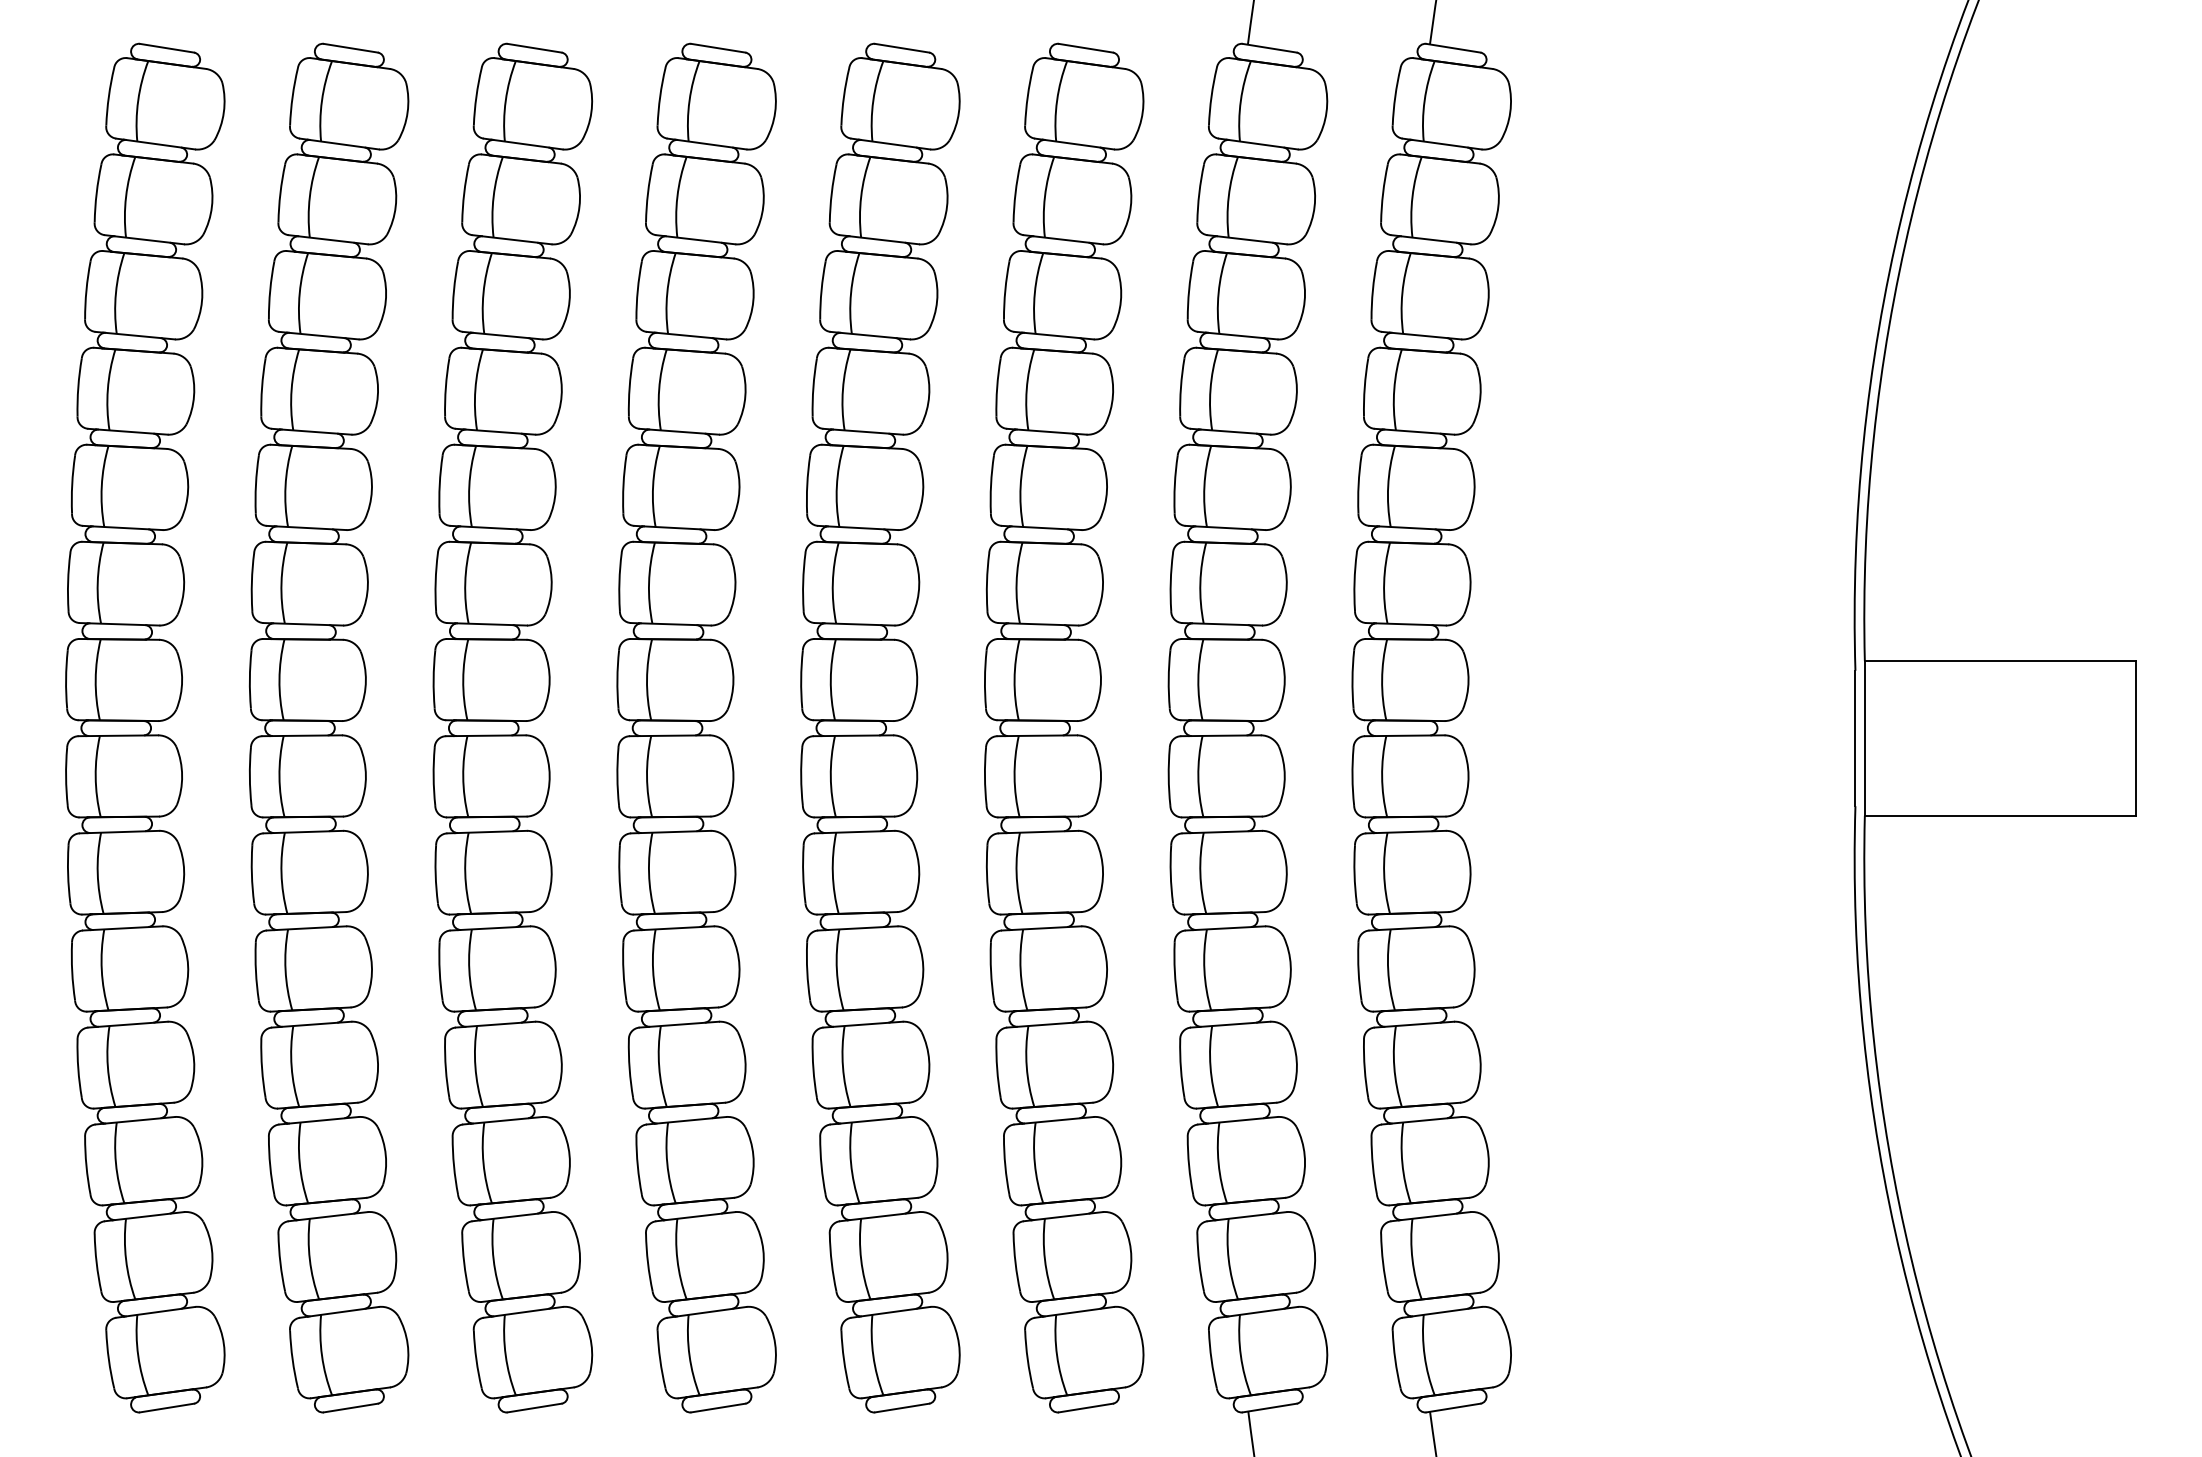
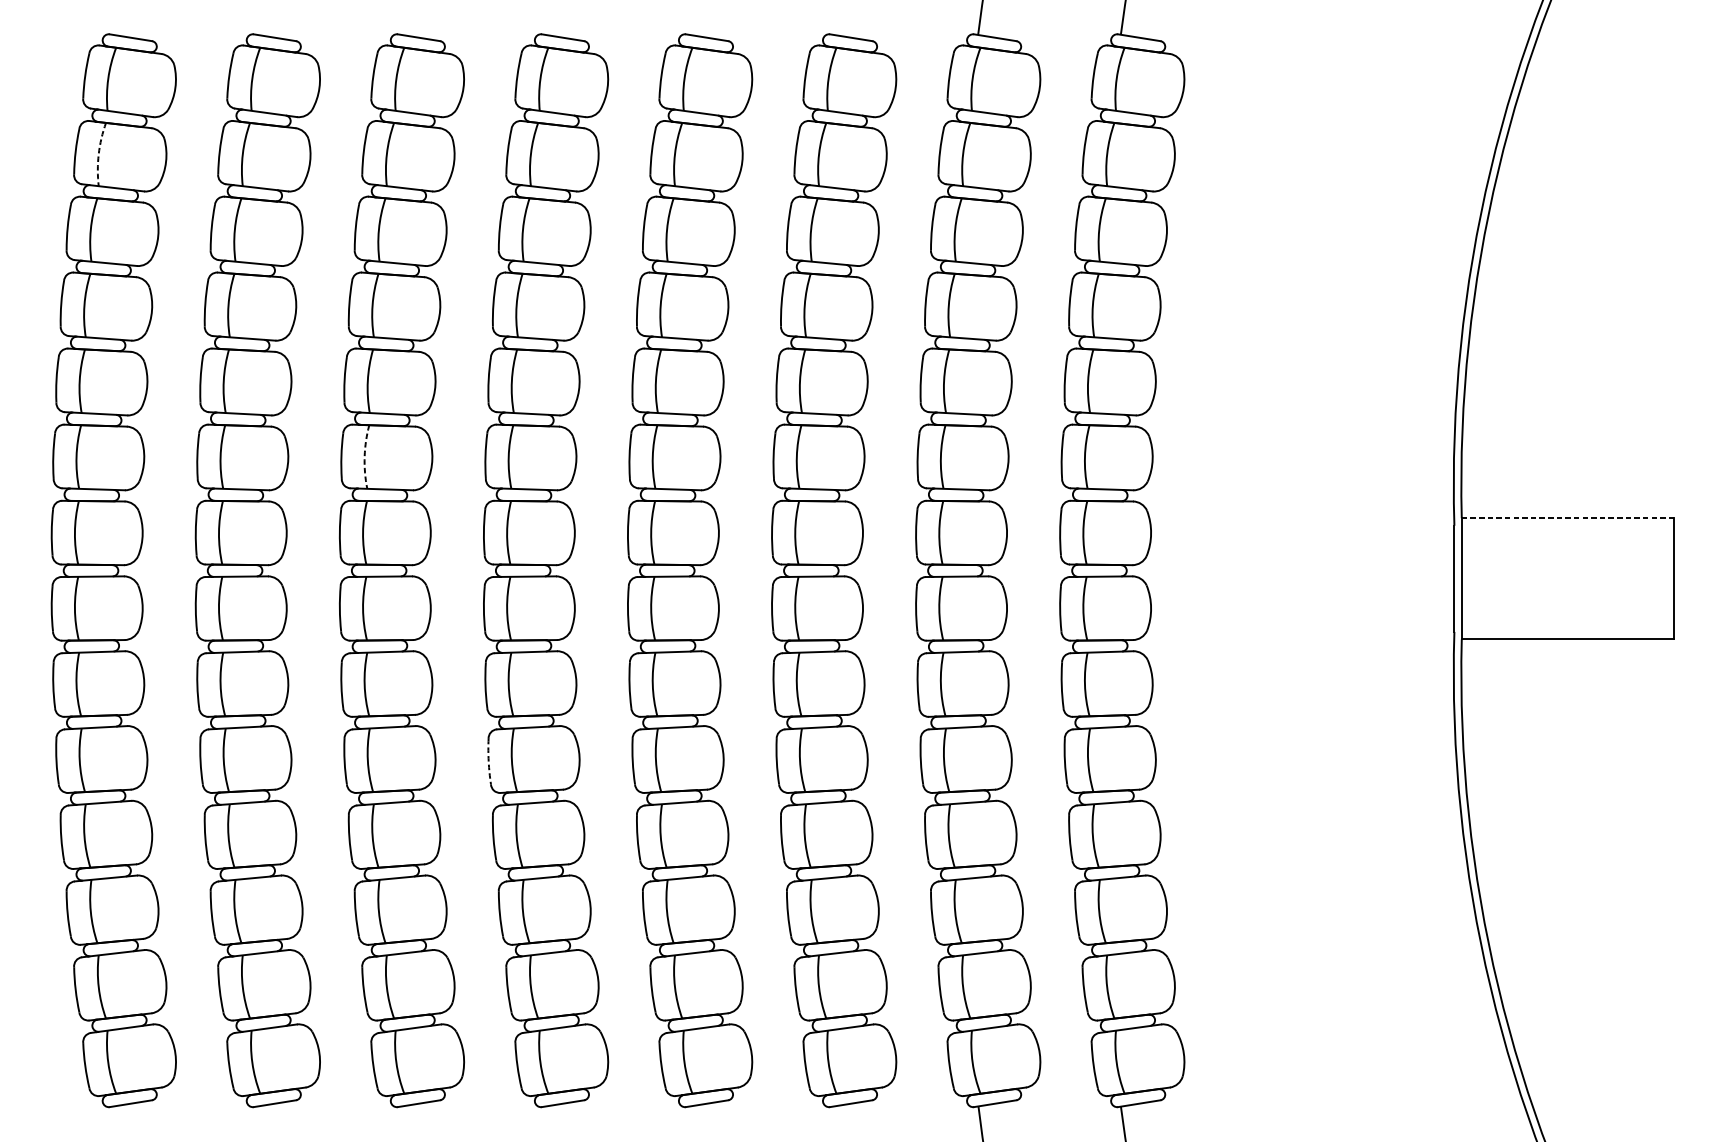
arc: (126, 196) -> (99, 153), solid -> dashed
arc: (465, 582) -> (364, 456), solid -> dashed
line: (2000, 661) -> (1568, 518), solid -> dashed
arc: (623, 971) -> (488, 761), solid -> dashed

